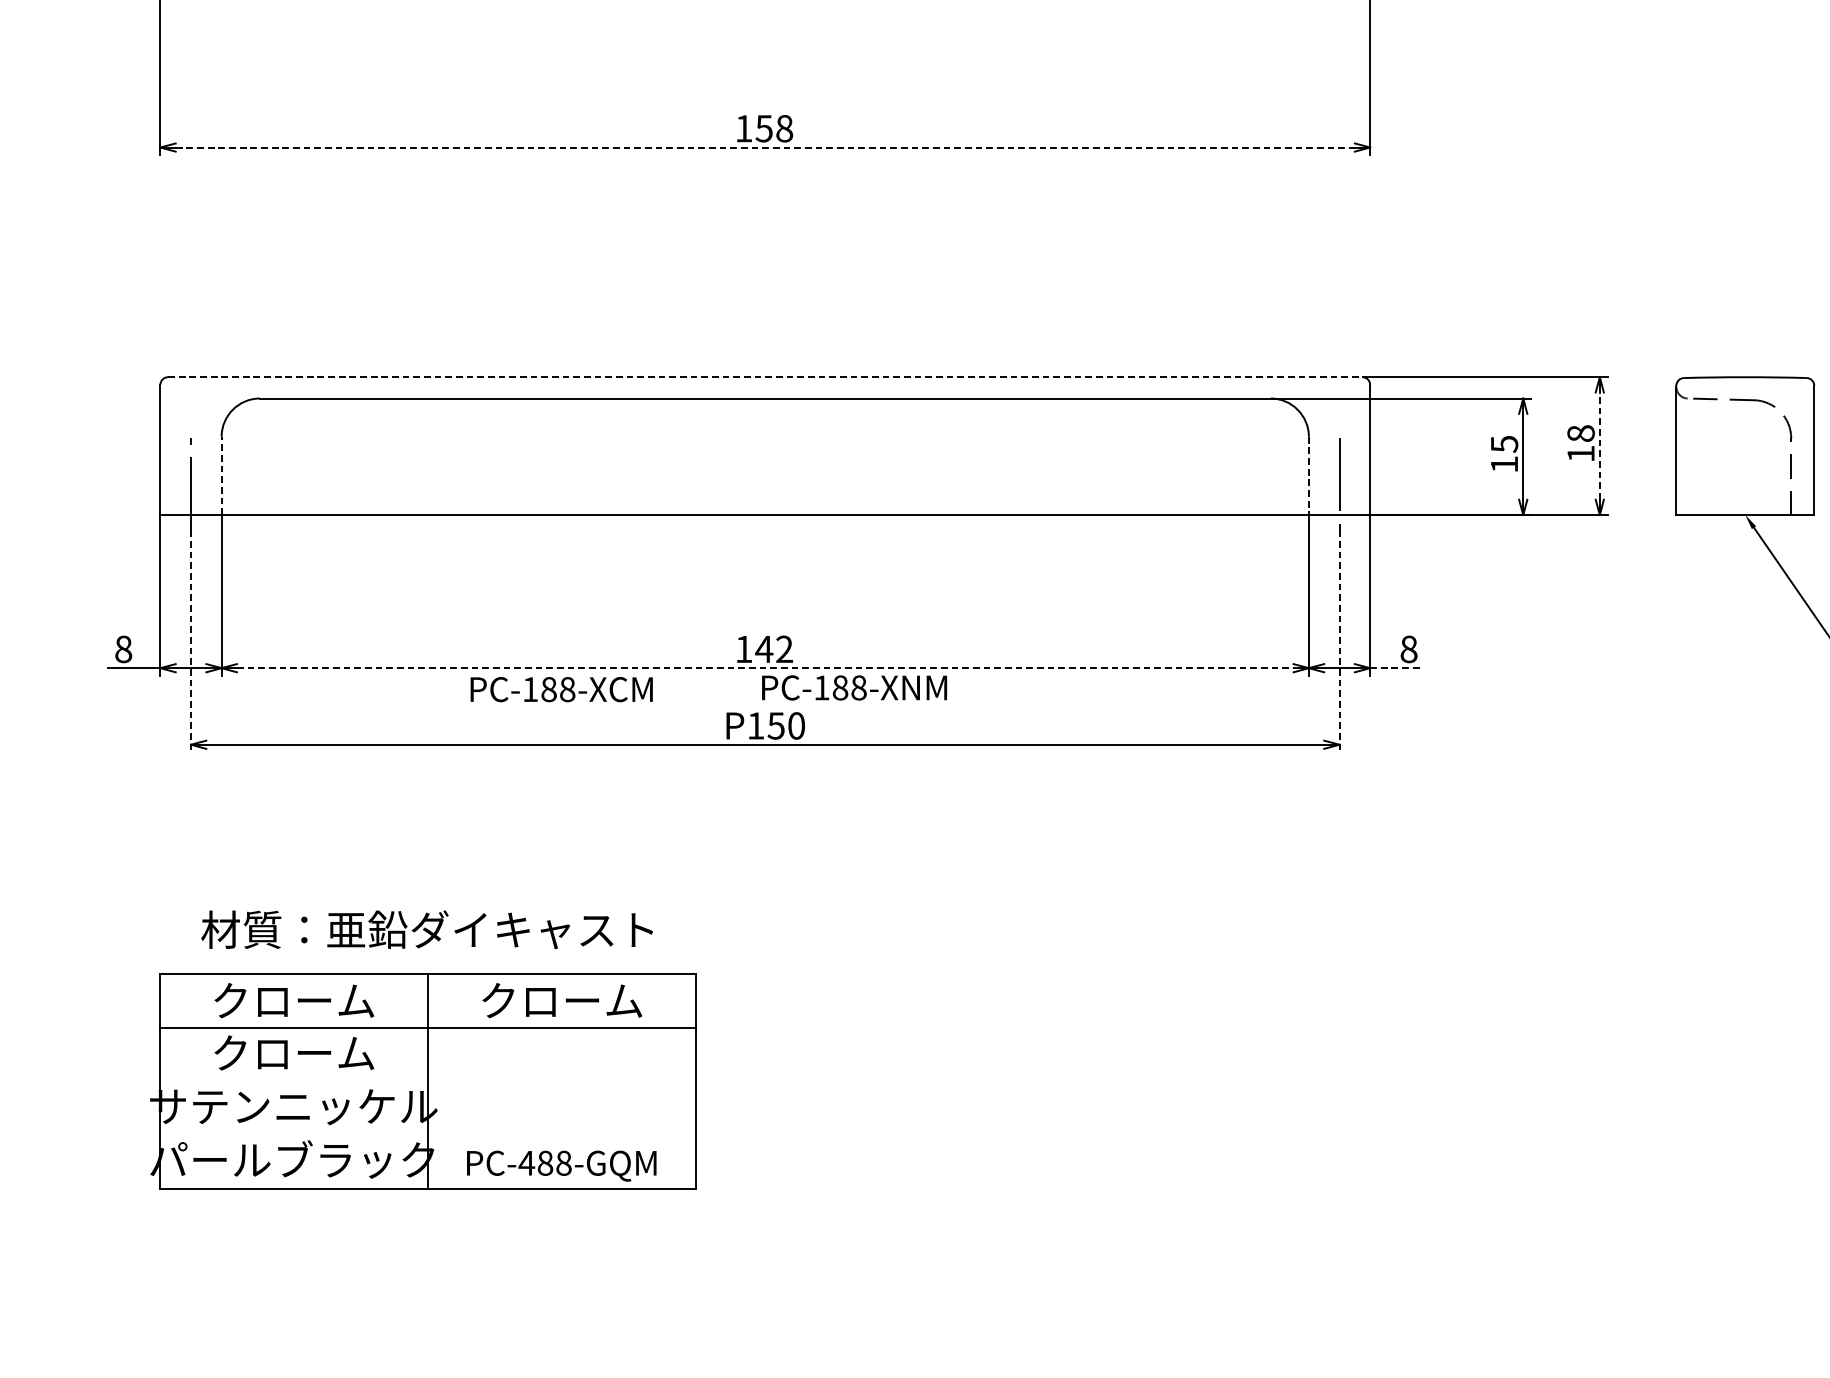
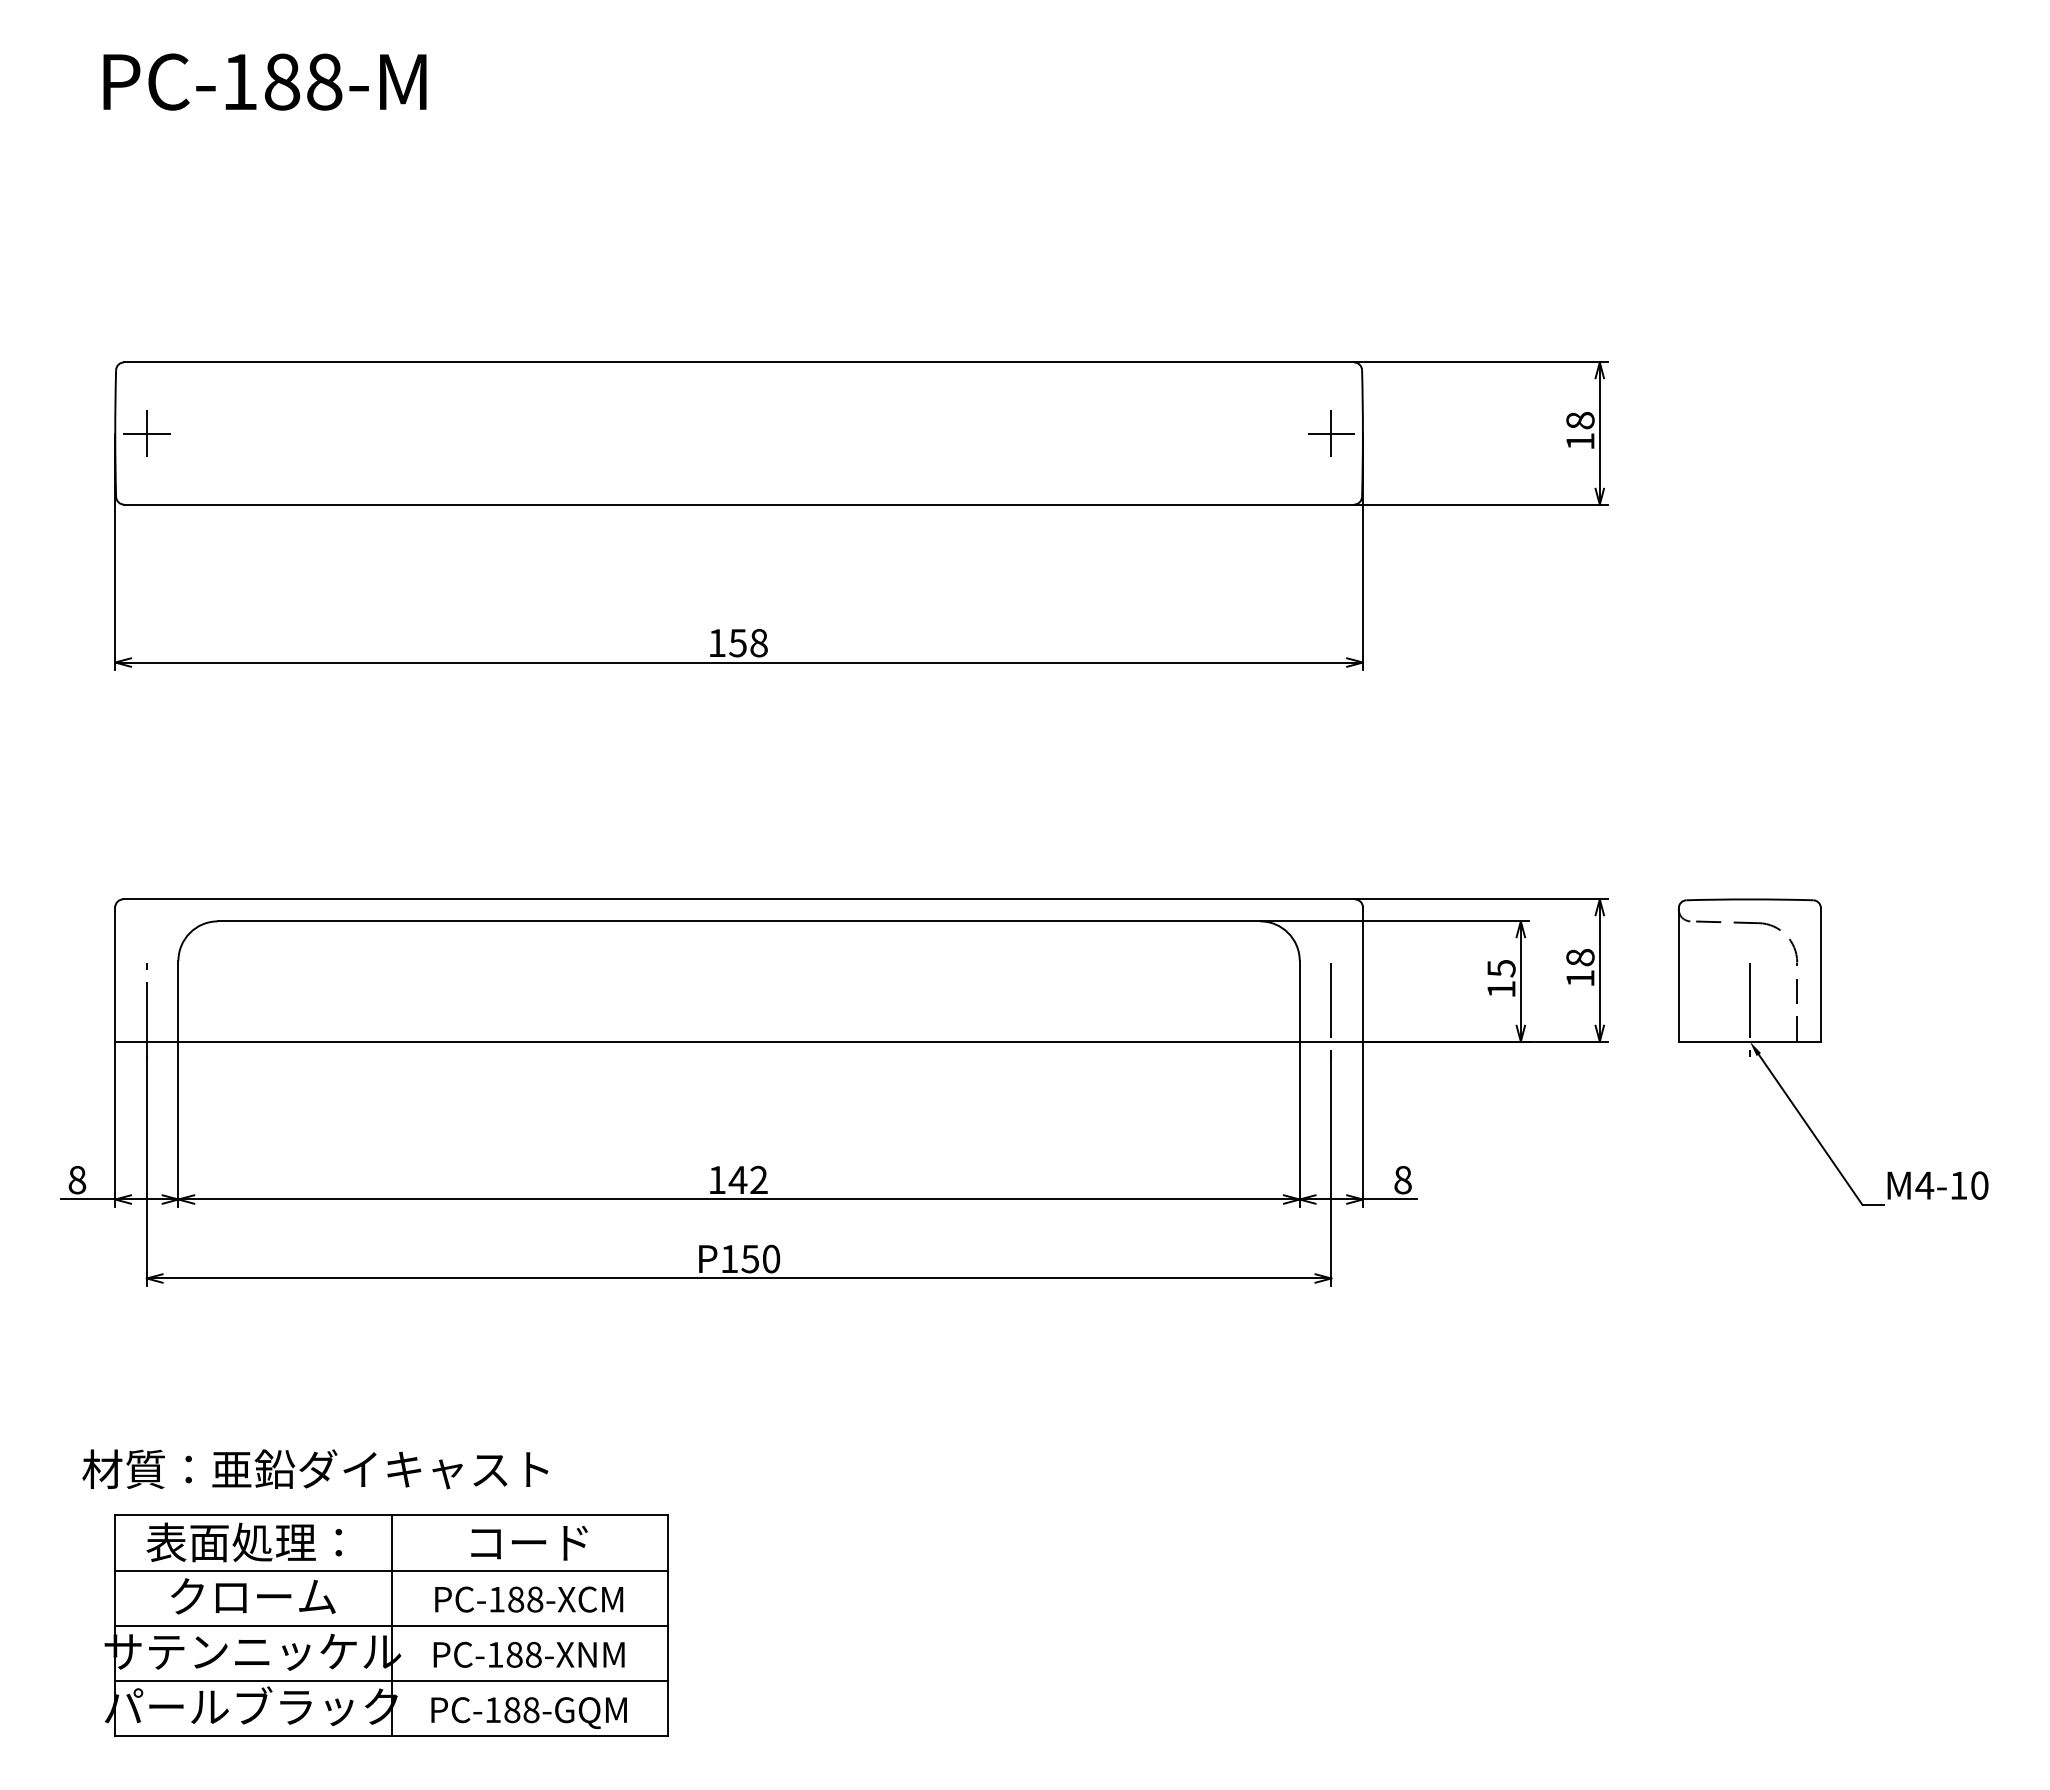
line: (765, 147) -> (739, 662), dashed -> solid
line: (765, 377) -> (739, 899), dashed -> solid
line: (1599, 446) -> (1599, 970), dashed -> solid
line: (221, 475) -> (178, 1000), dashed -> solid
line: (1308, 476) -> (1299, 1001), dashed -> solid
line: (1744, 483) -> (1749, 1009), added
line: (190, 641) -> (146, 1171), dashed -> solid
line: (1339, 641) -> (1331, 1171), dashed -> solid
line: (765, 668) -> (739, 1199), dashed -> solid
line: (1395, 668) -> (1389, 1199), dashed -> solid
text: (853, 687) -> (528, 1654), moved
text: (562, 689) -> (529, 1599), moved
text: (427, 929) -> (315, 1469), moved
text: (285, 1000) -> (244, 1542), クローム -> 表面処理：
text: (562, 1000) -> (529, 1542), クローム -> コード
line: (428, 1081) -> (391, 1625), added
line: (428, 1135) -> (391, 1681), added
text: (526, 1162) -> (492, 1709), PC-488-GQM -> PC-188-GQM

